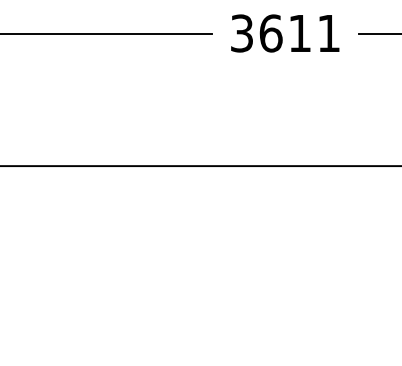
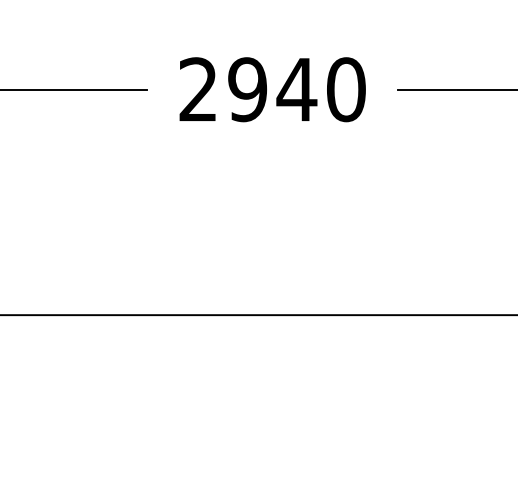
text: (285, 33) -> (272, 89), 3611 -> 2940

